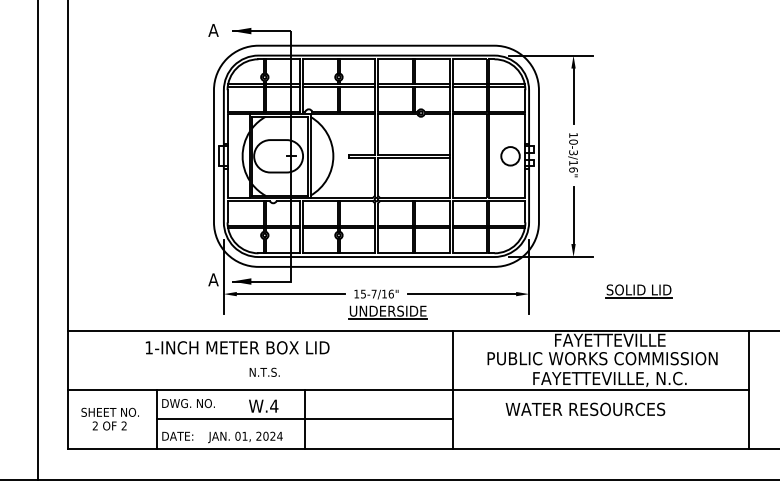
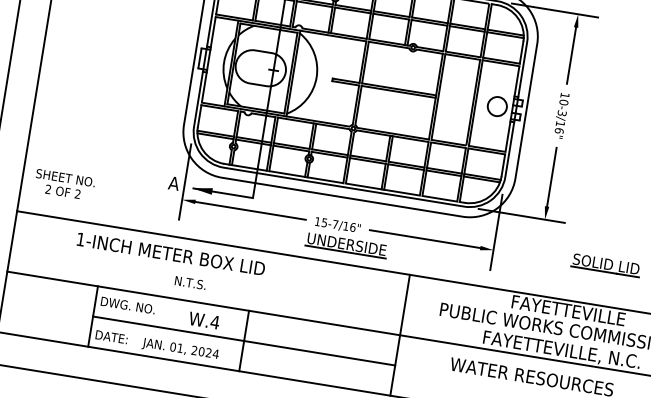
text: (237, 347) -> (171, 253), moved
text: (264, 371) -> (190, 282), moved
text: (109, 418) -> (64, 184), moved

